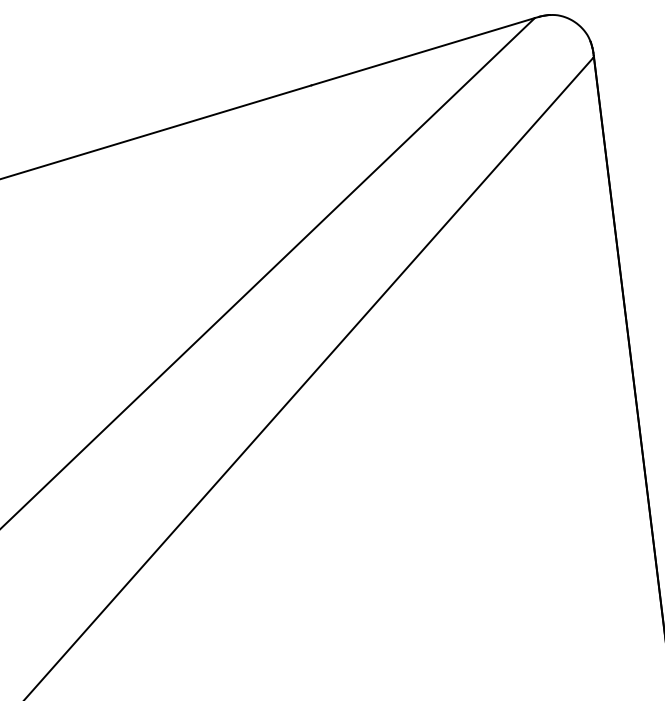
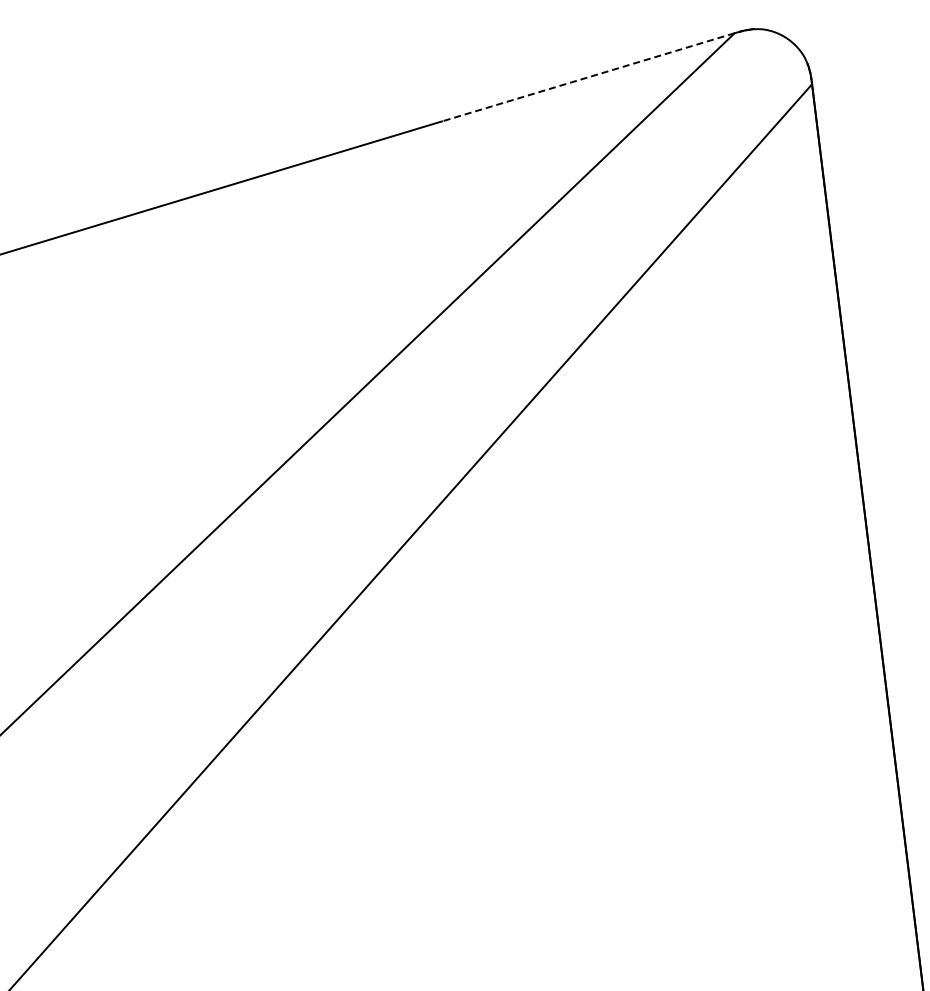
line: (423, 51) -> (588, 77), solid -> dashed

